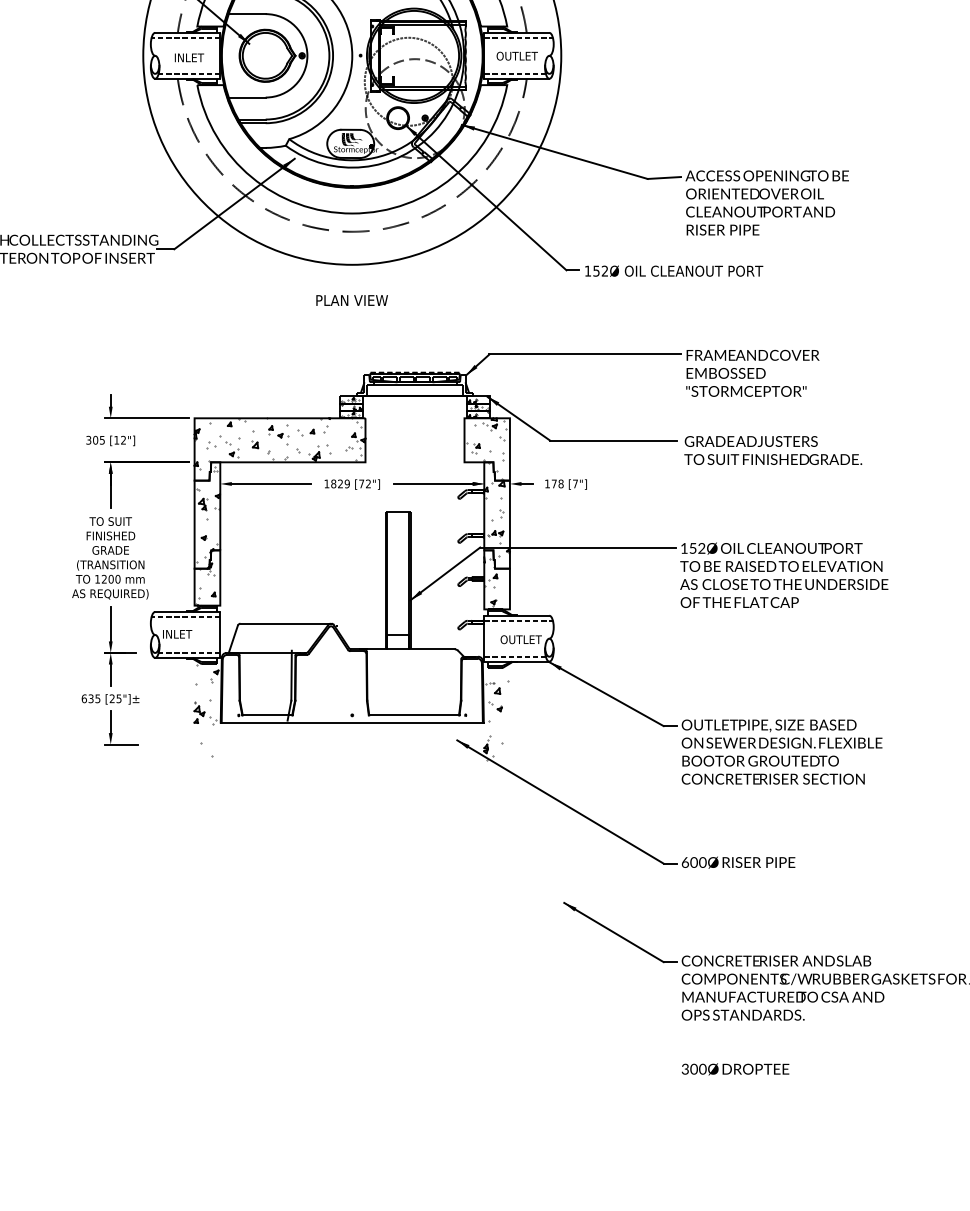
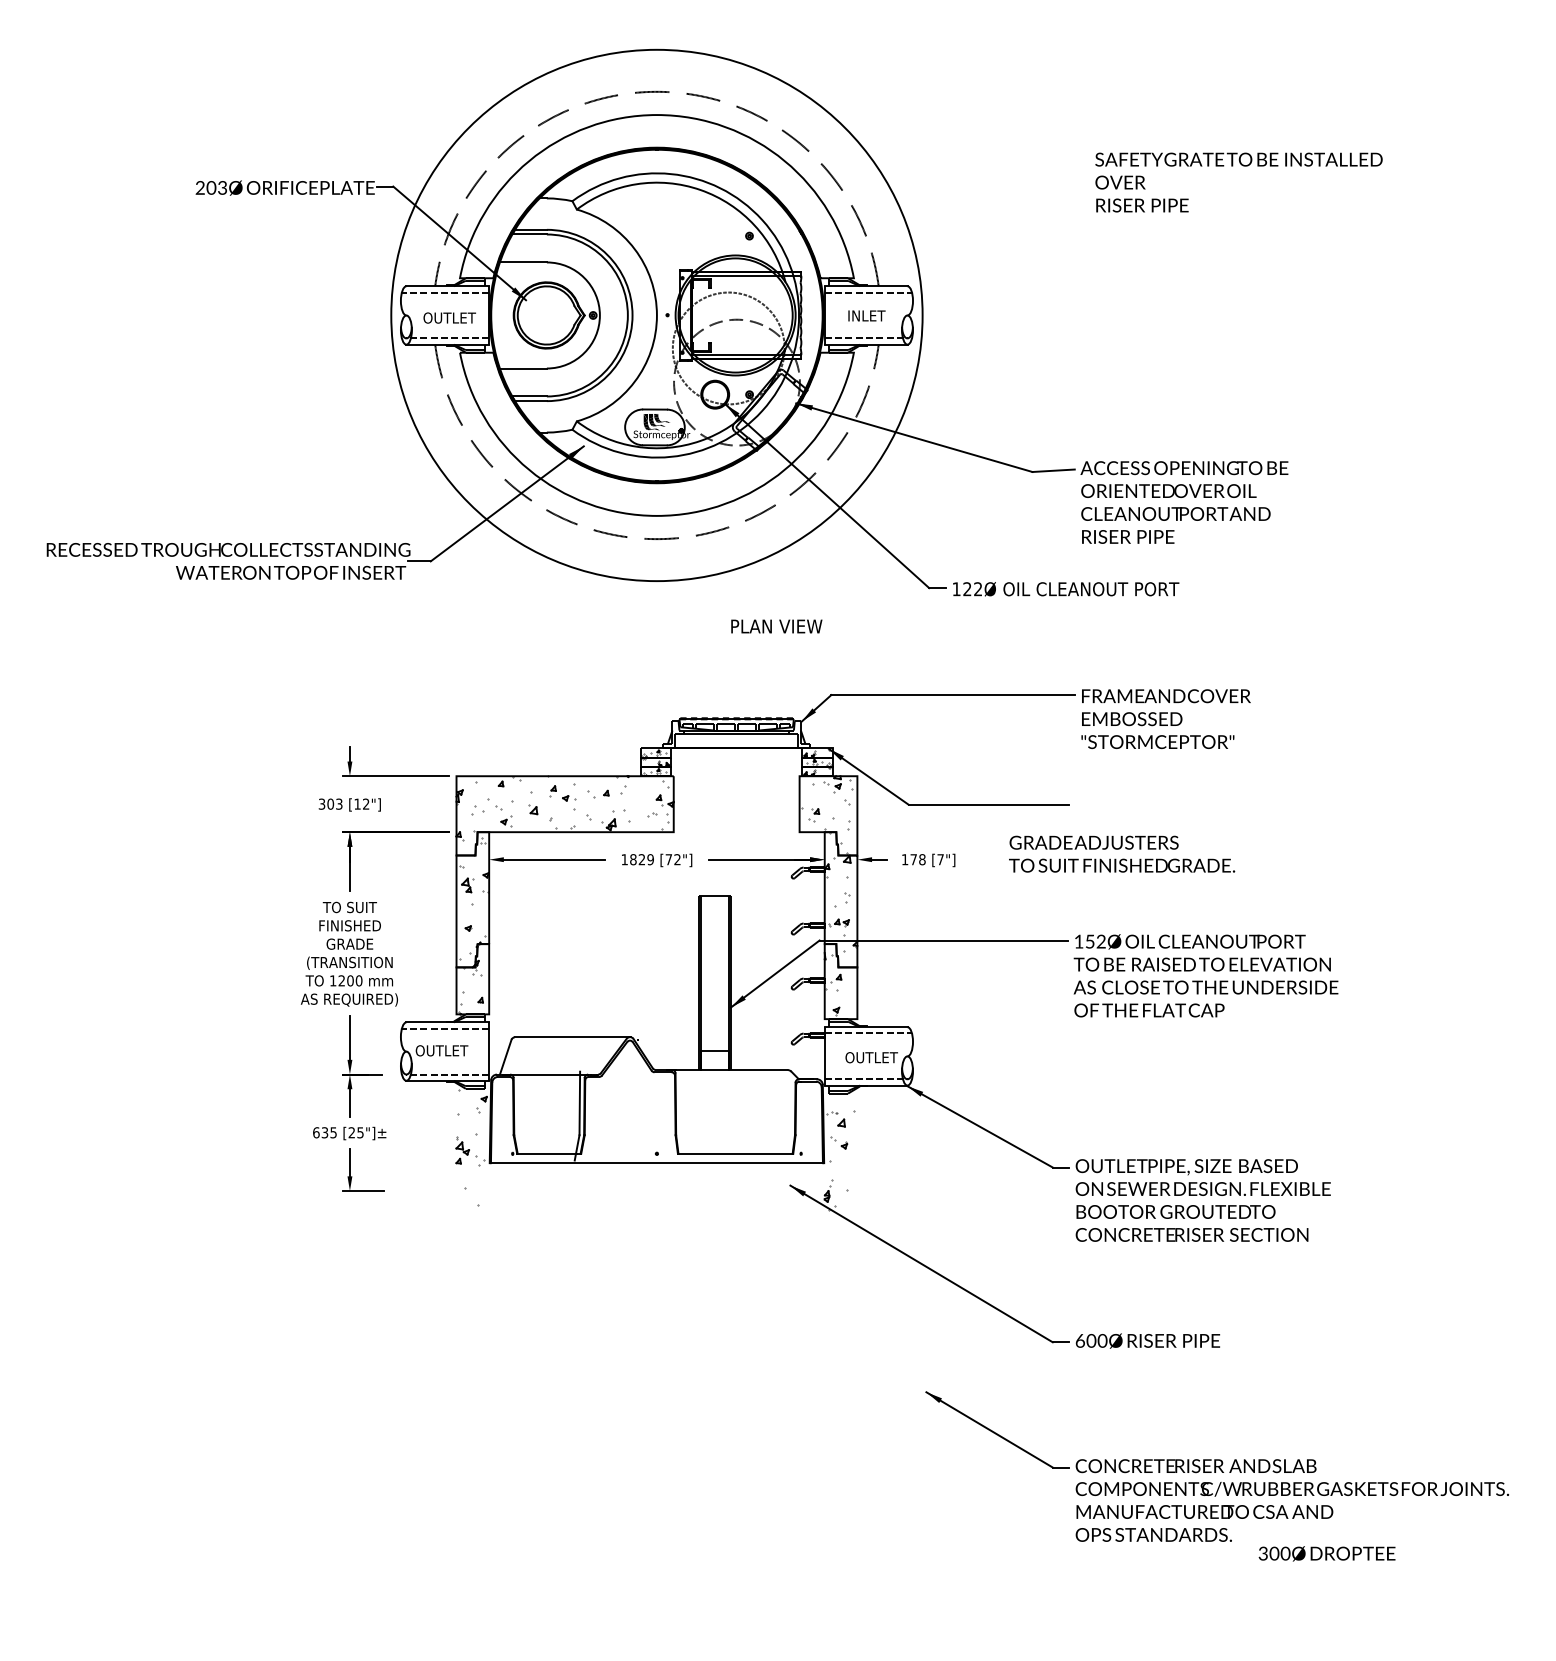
text: (517, 55) -> (866, 315), OUTLET -> INLET
text: (189, 57) -> (449, 317), INLET -> OUTLET
text: (596, 271) -> (967, 589), 152Ø -> 122Ø
text: (351, 300) -> (776, 626), moved
text: (102, 439) -> (339, 803), 305 -> 303
text: (773, 449) -> (1122, 853), moved
text: (182, 634) -> (441, 1050), INLET -> OUTLET
text: (735, 1069) -> (1326, 1553), moved

